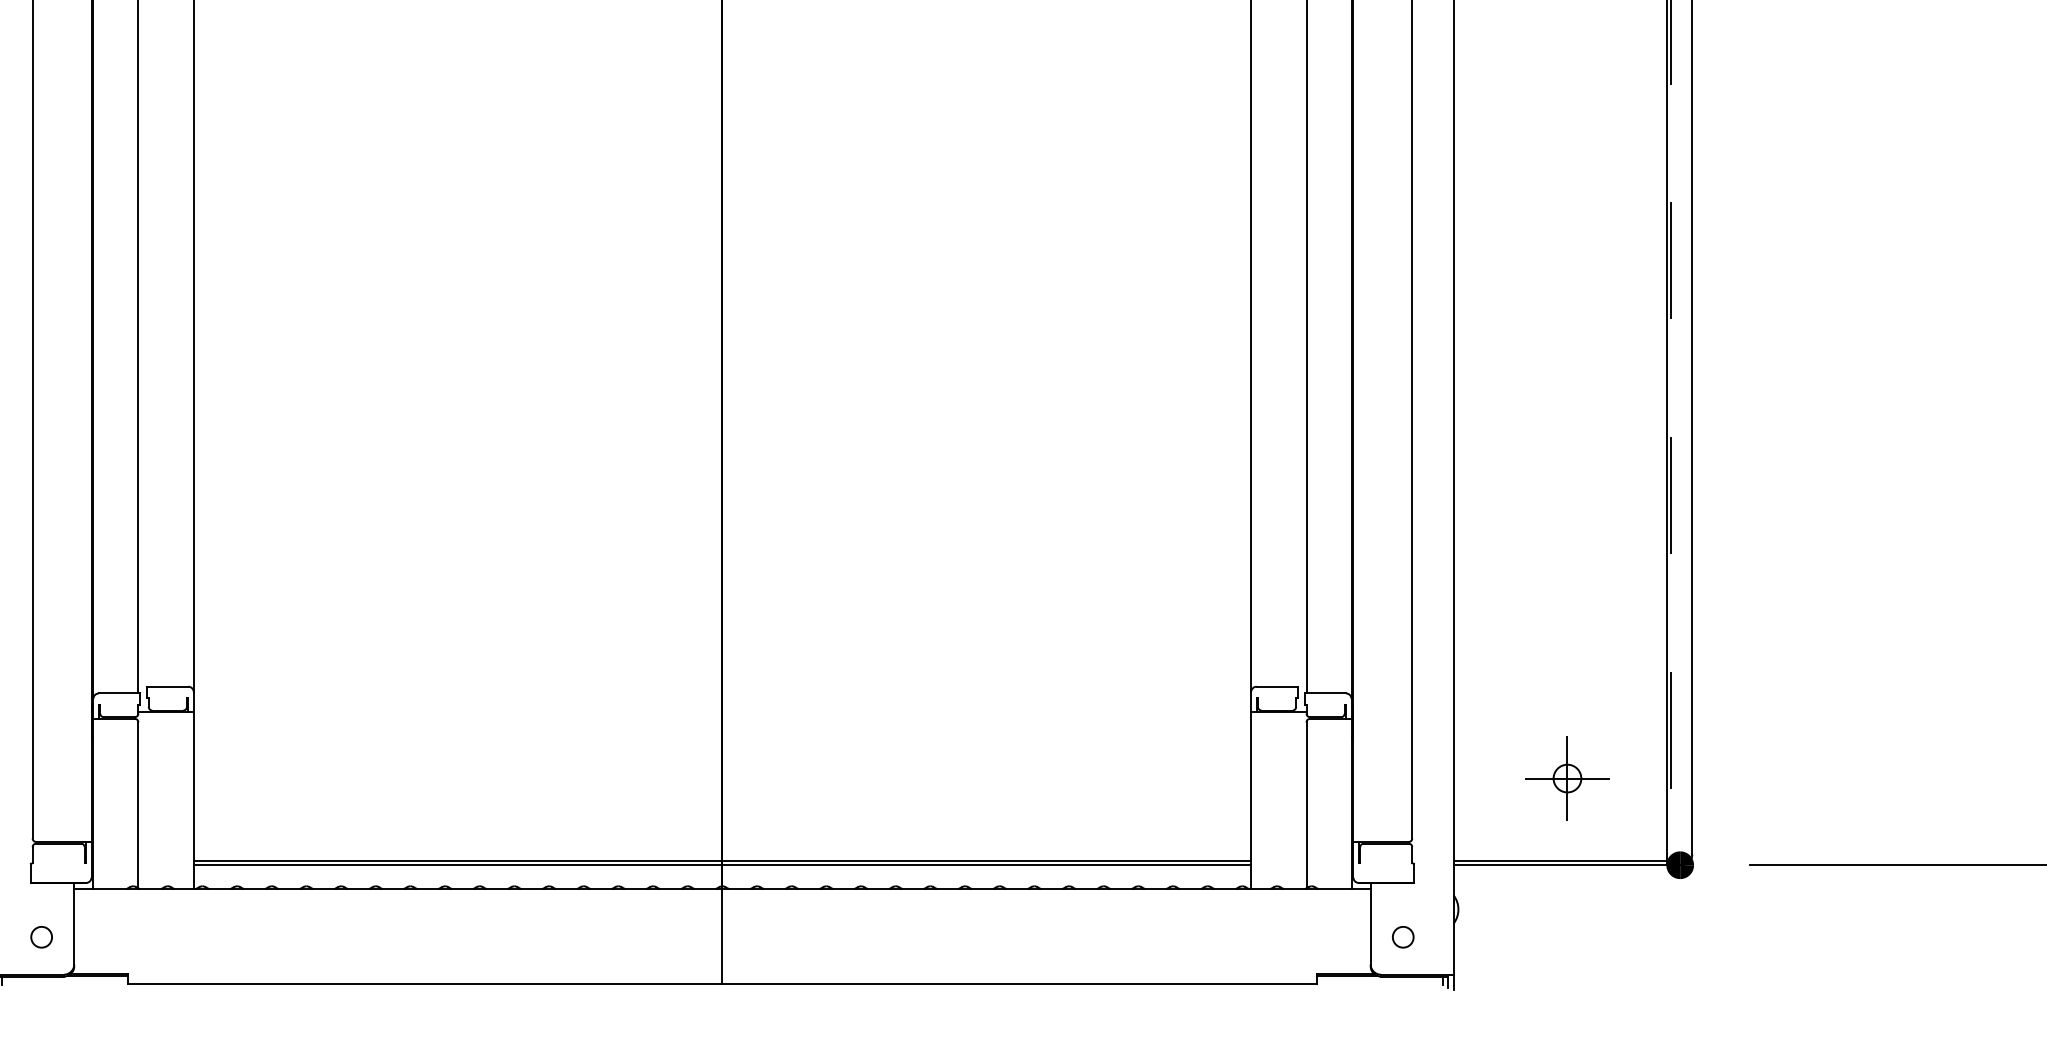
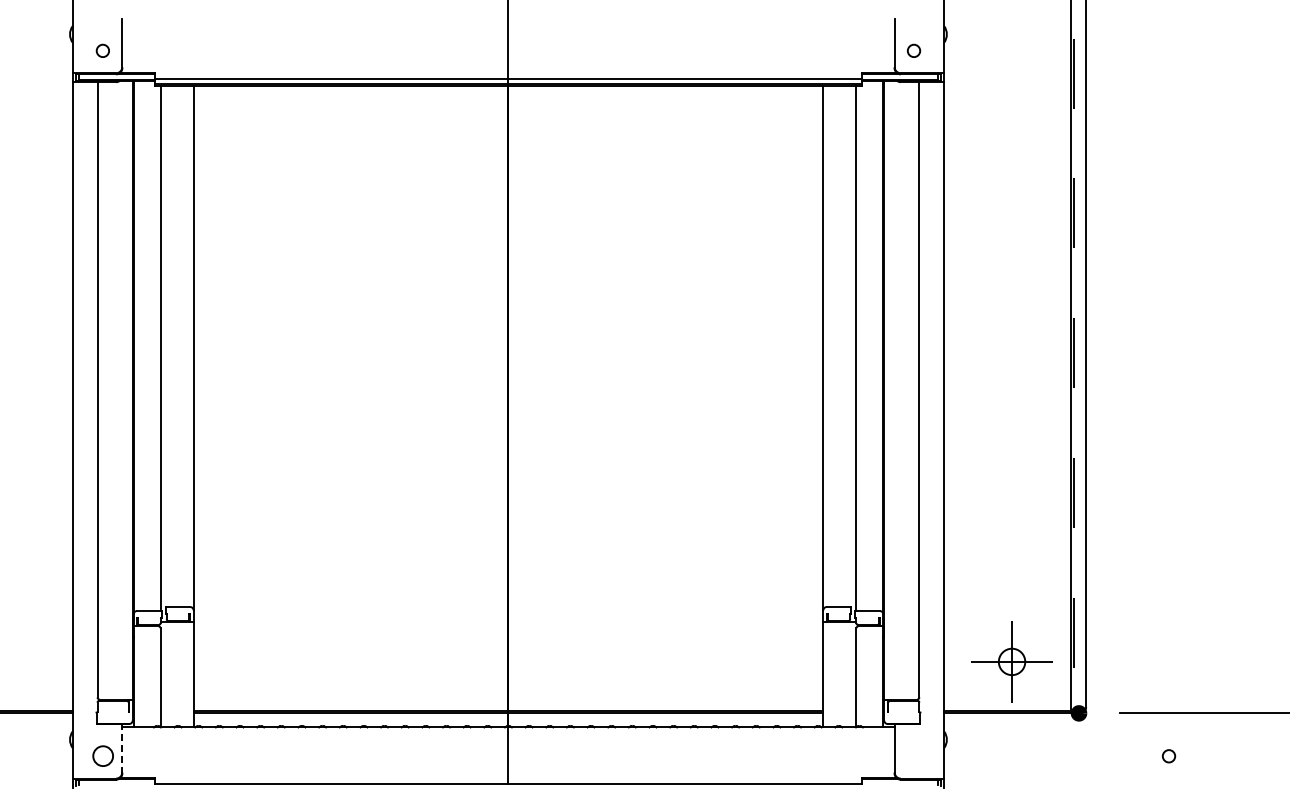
part: (1566, 778) -> (1011, 661), size x1.6
line: (74, 924) -> (122, 748), solid -> dashed
circle: (40, 937) -> (102, 756), size x1.6
circle: (1404, 937) -> (1169, 756), moved

